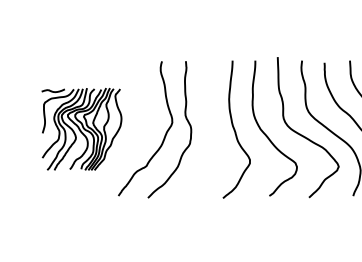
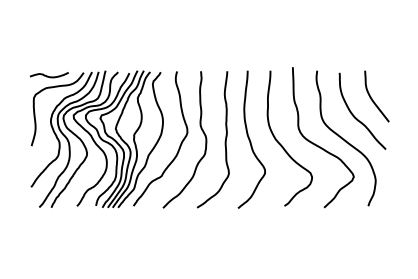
part: (81, 129) -> (96, 139), size x1.67
curve: (209, 131) -> (224, 141), added

